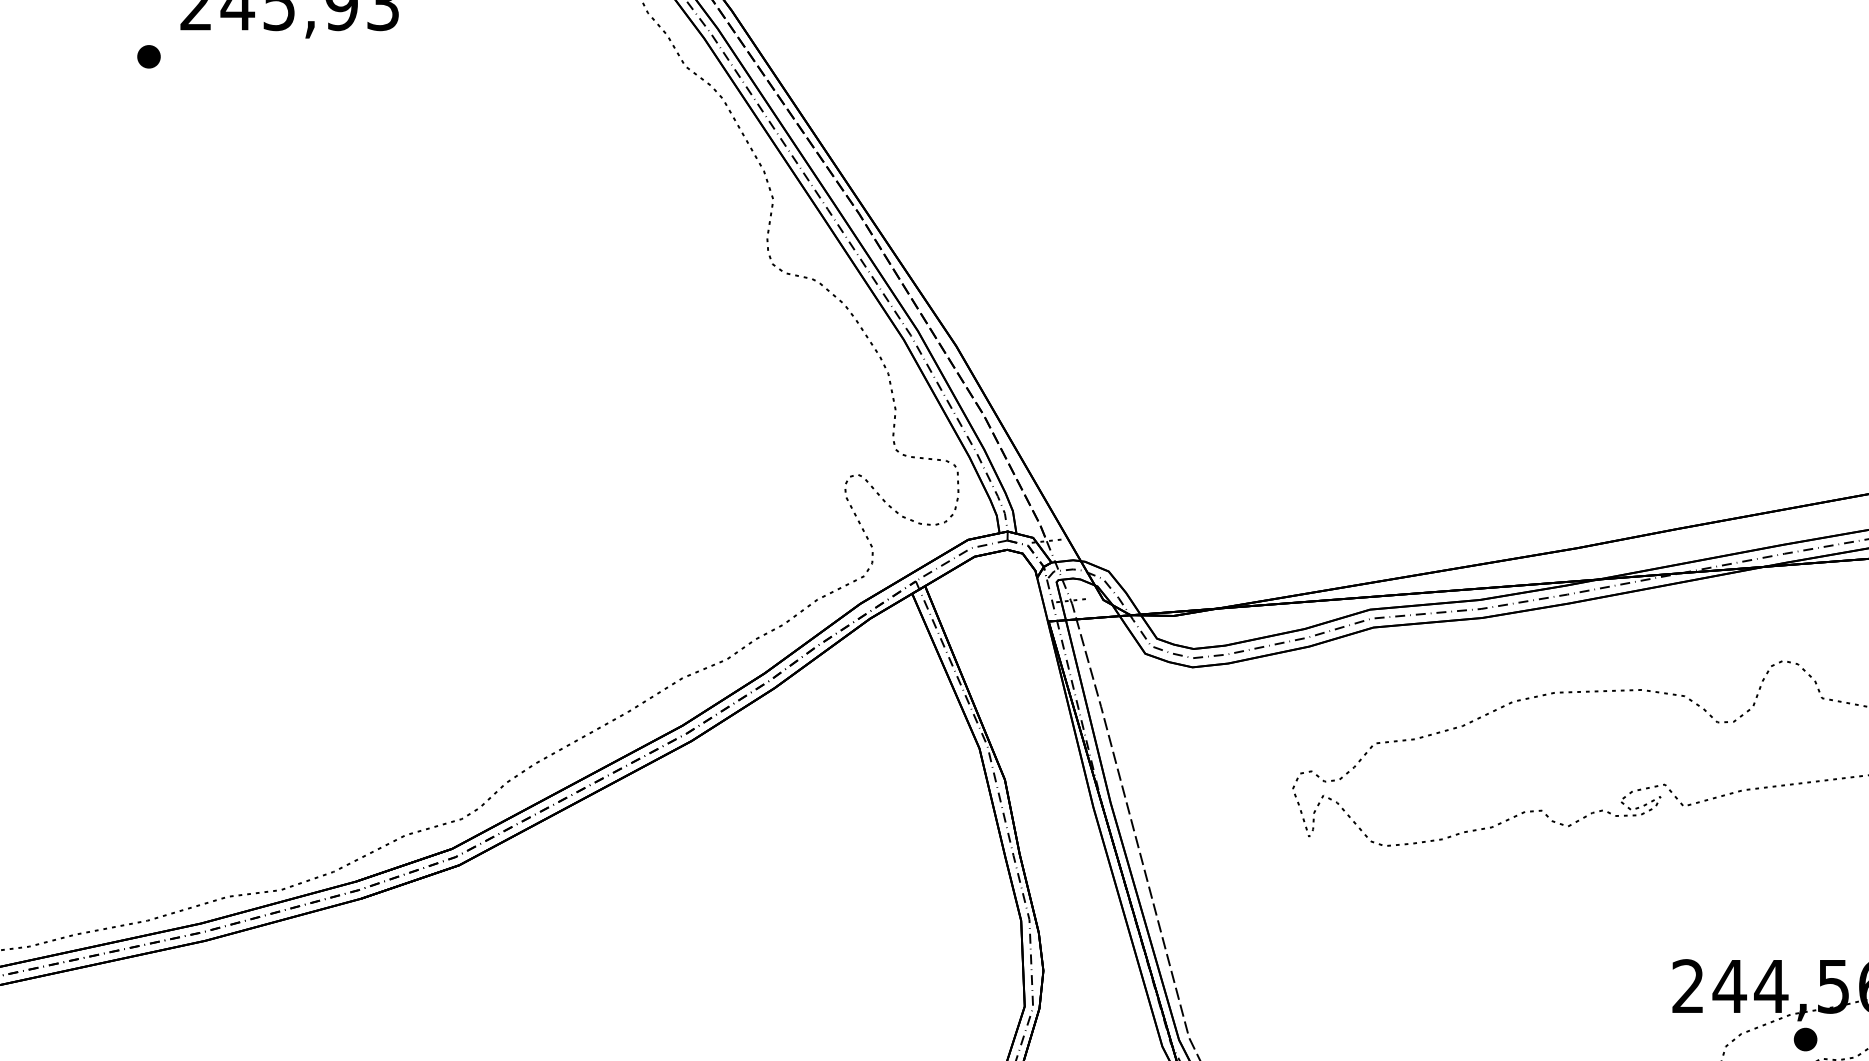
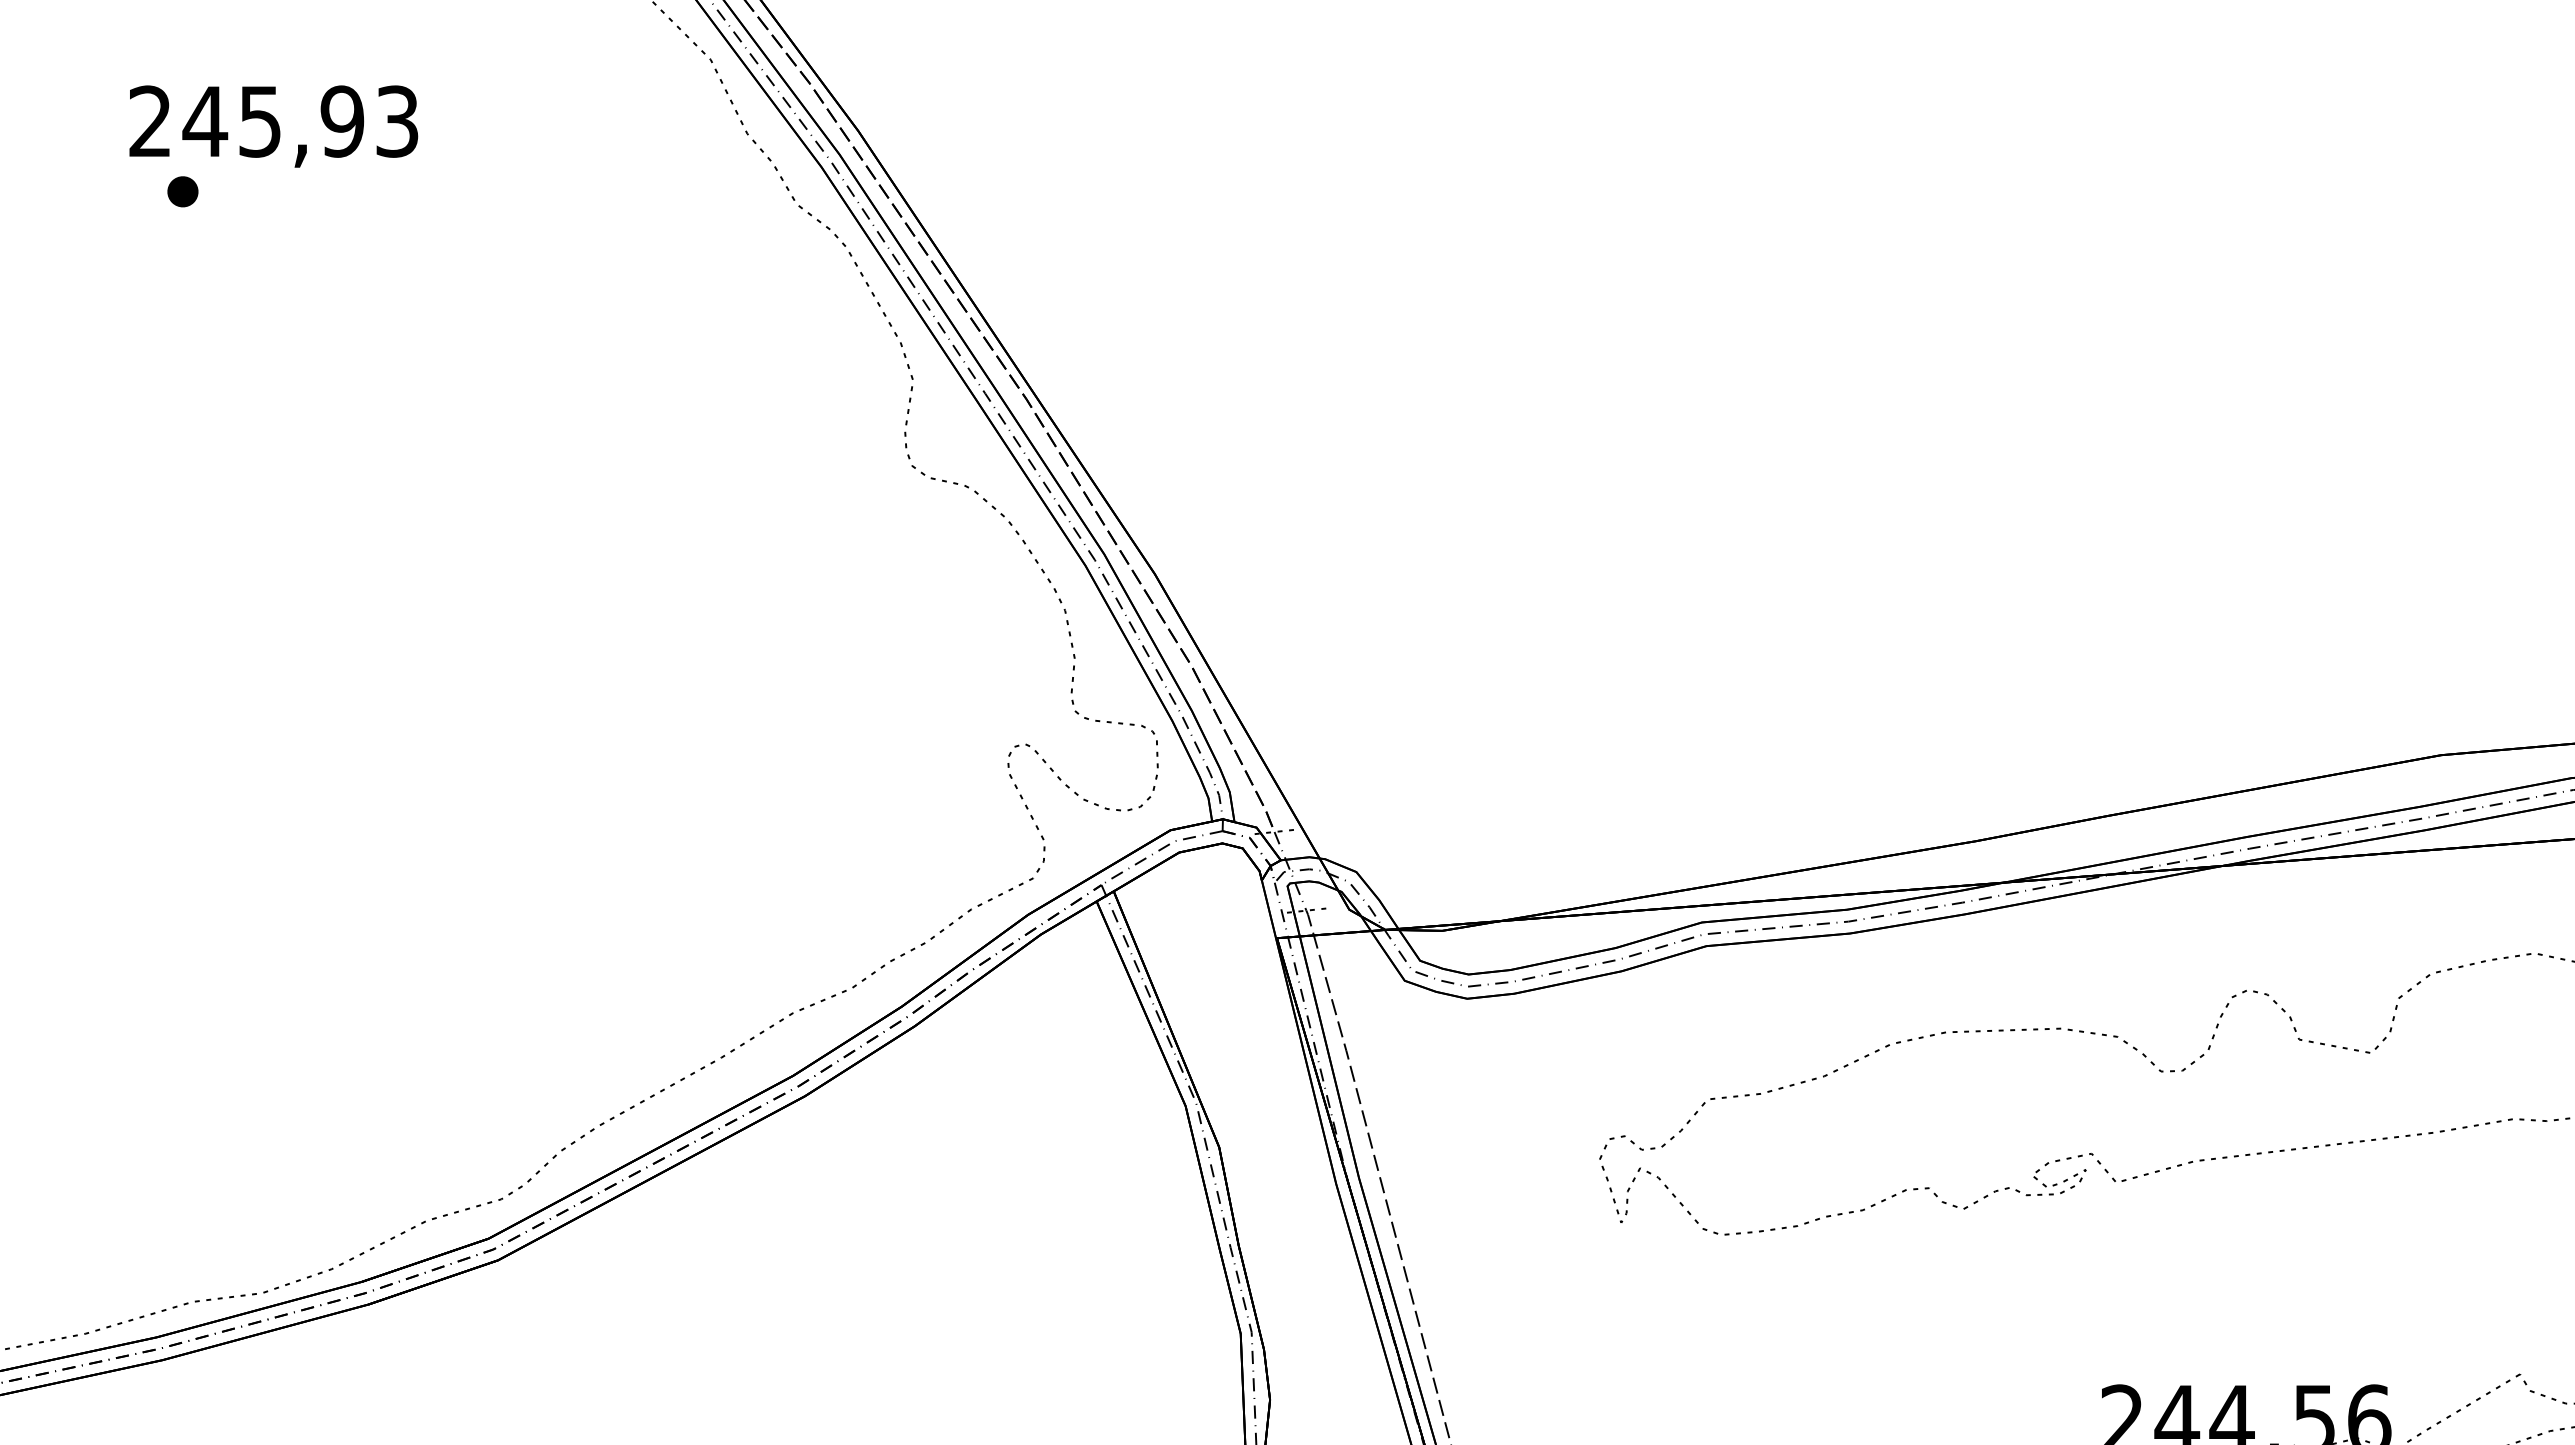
part: (148, 56) -> (182, 191), moved

